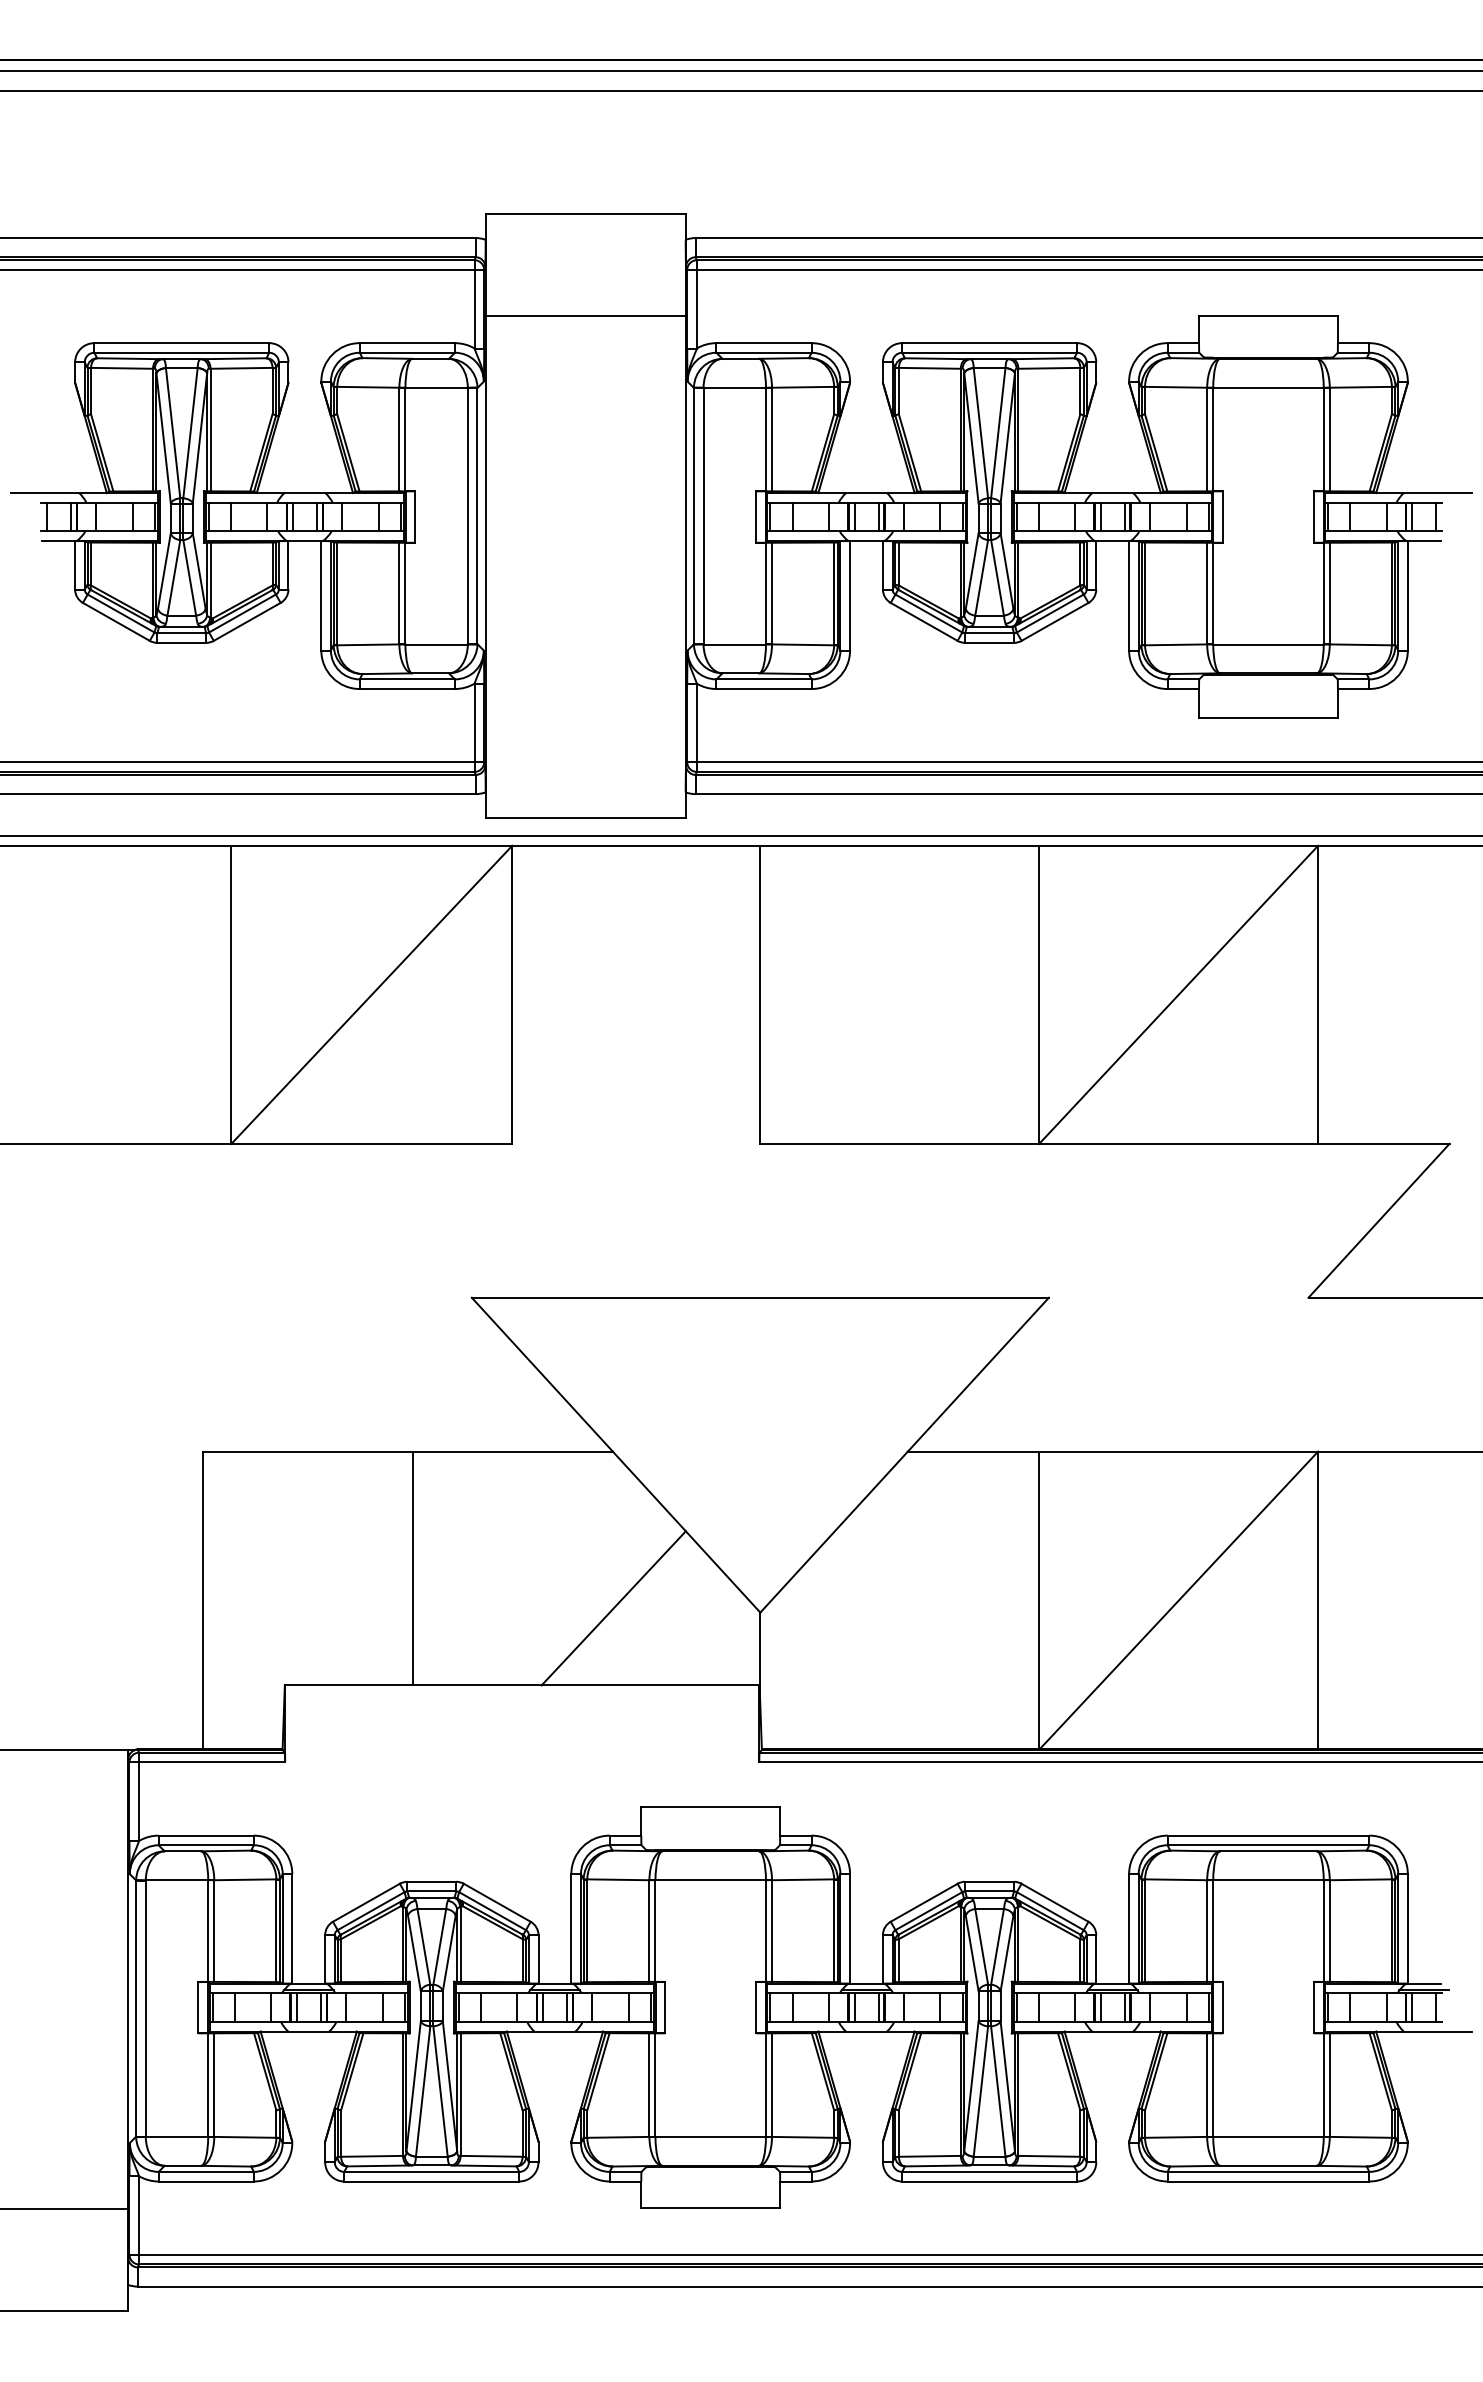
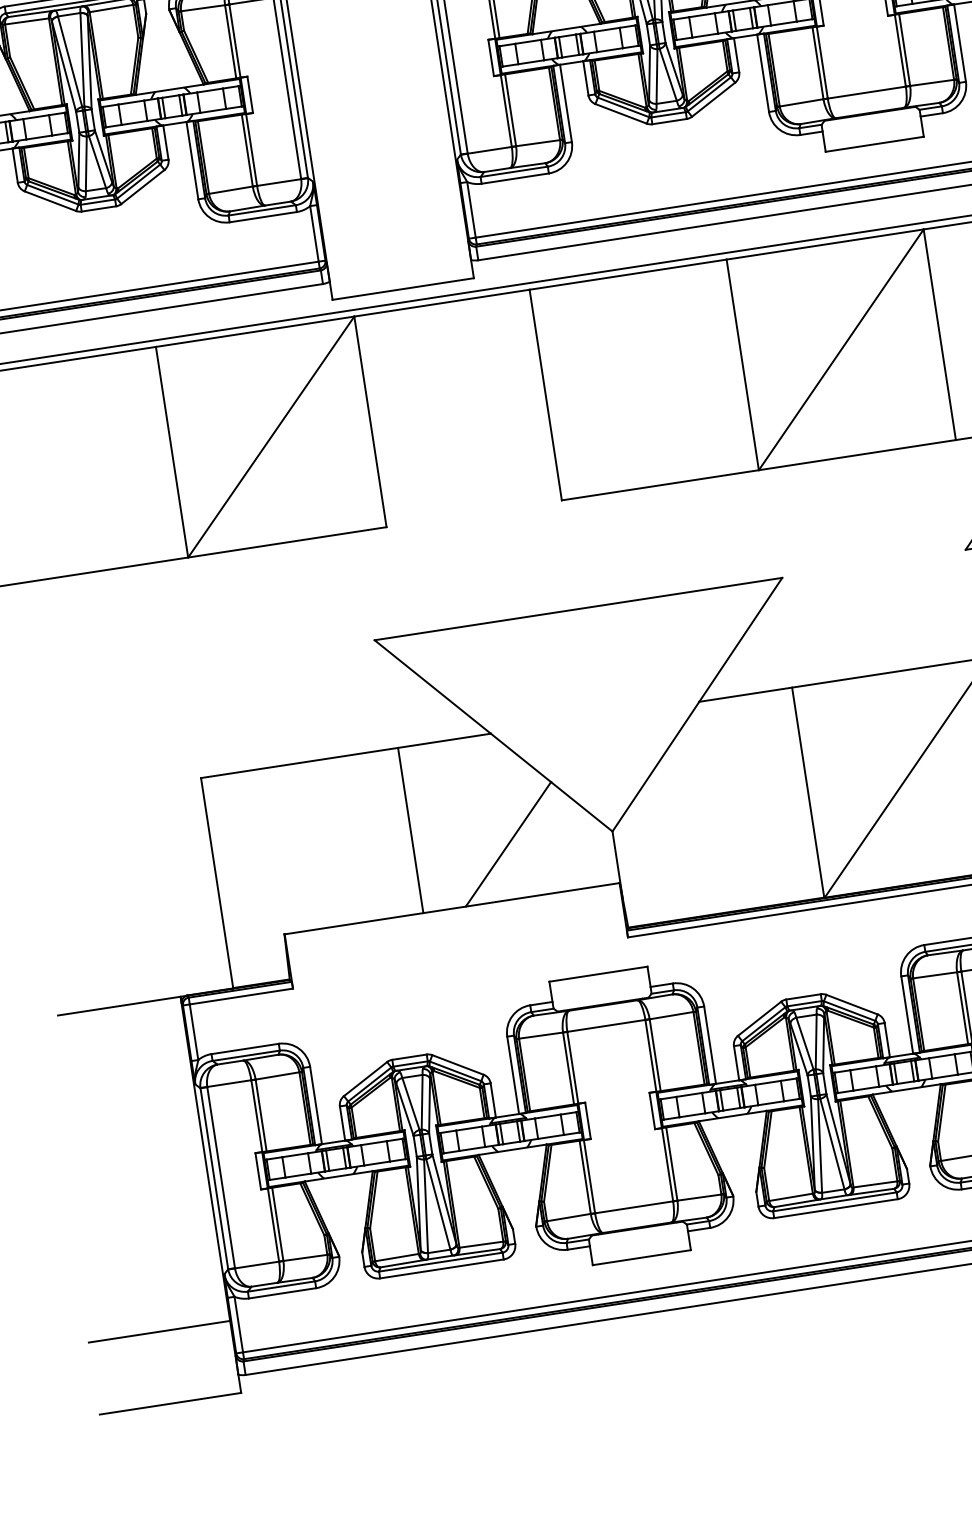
line: (413, 1568) -> (410, 830), moved

